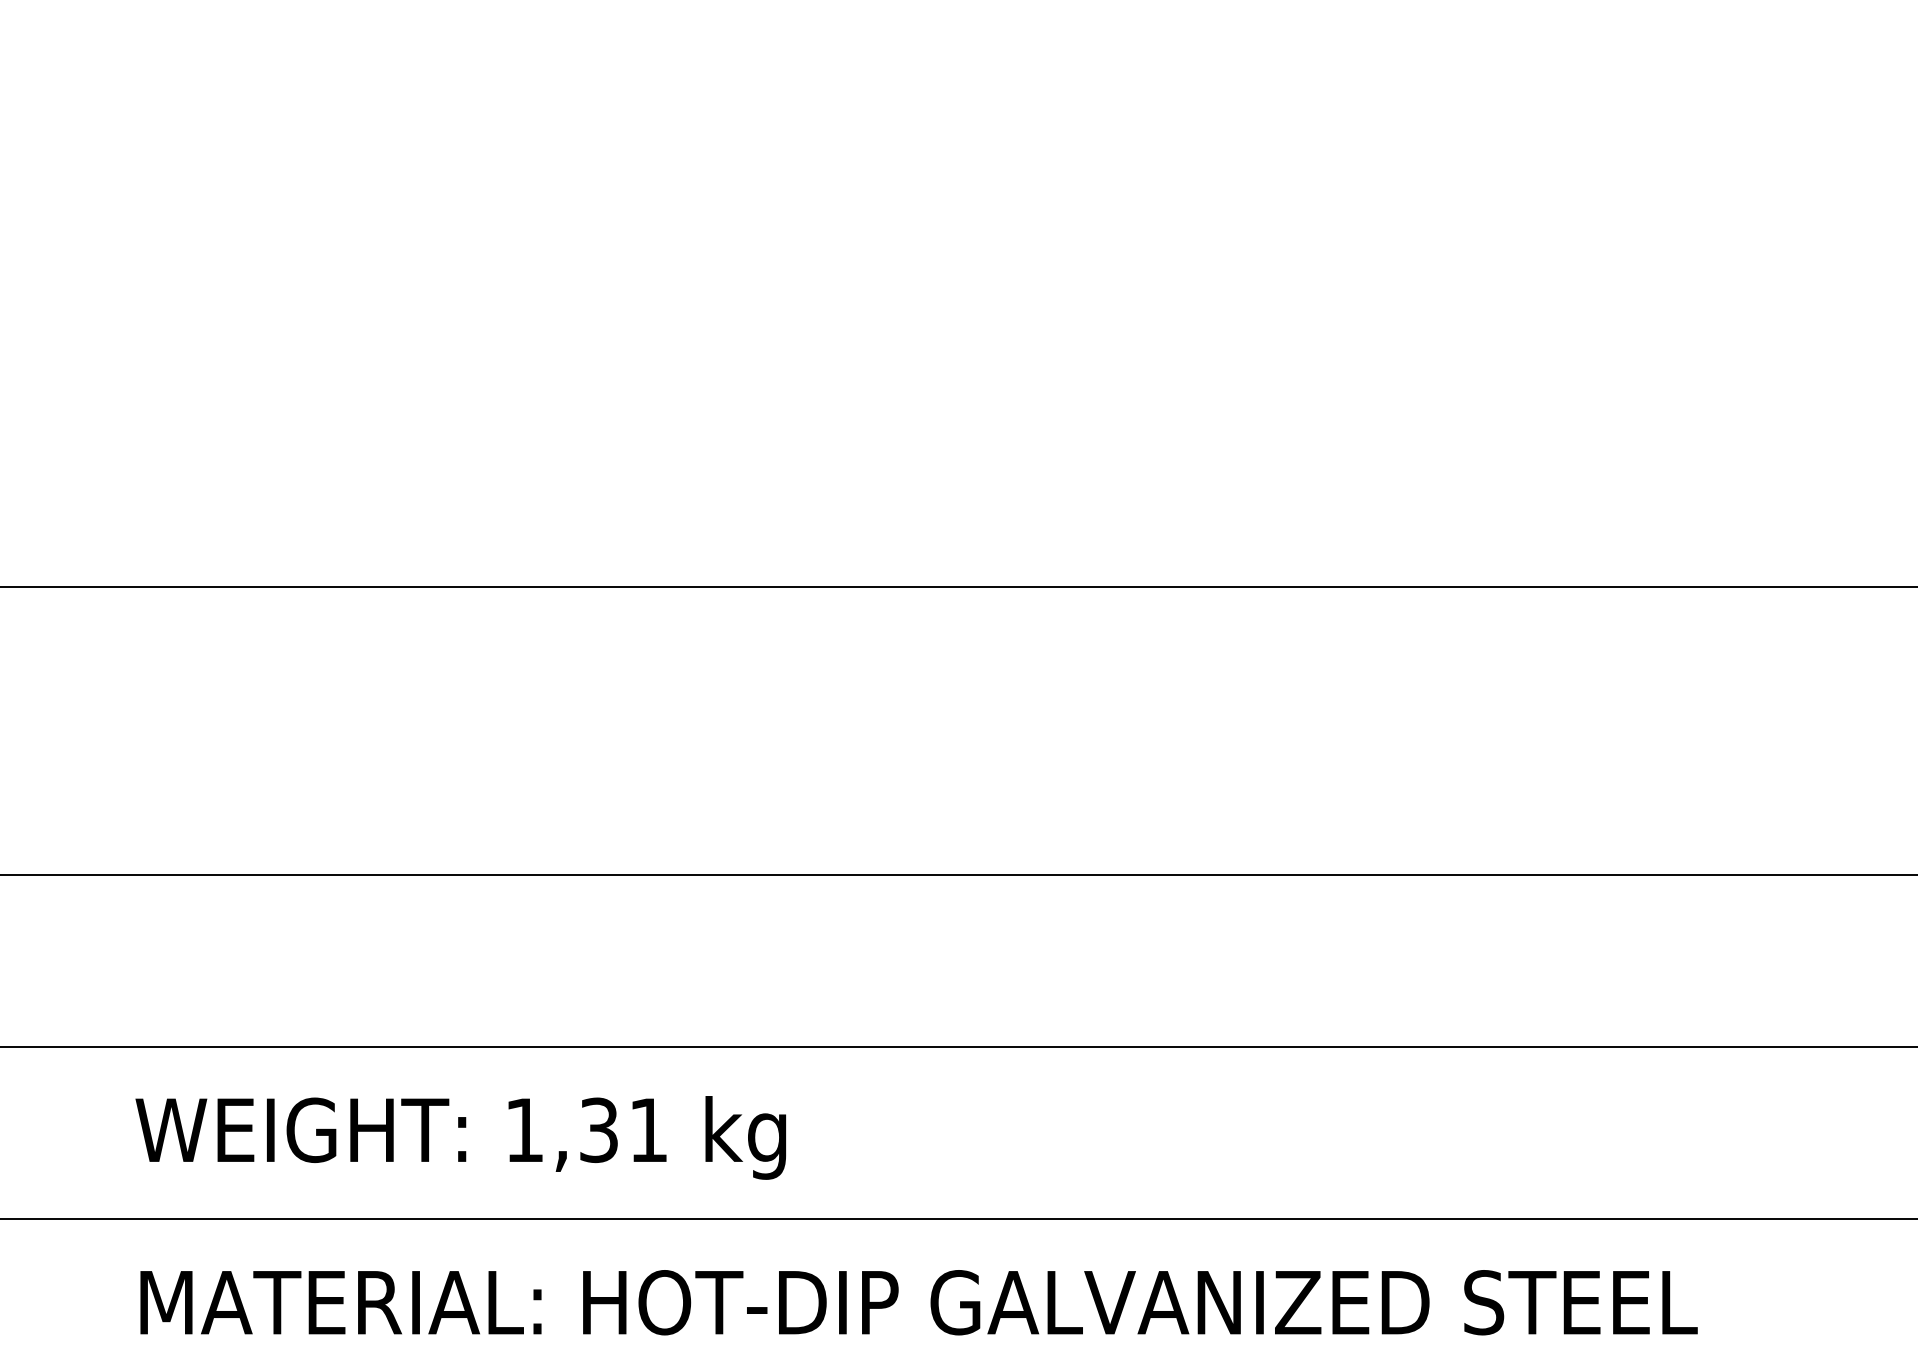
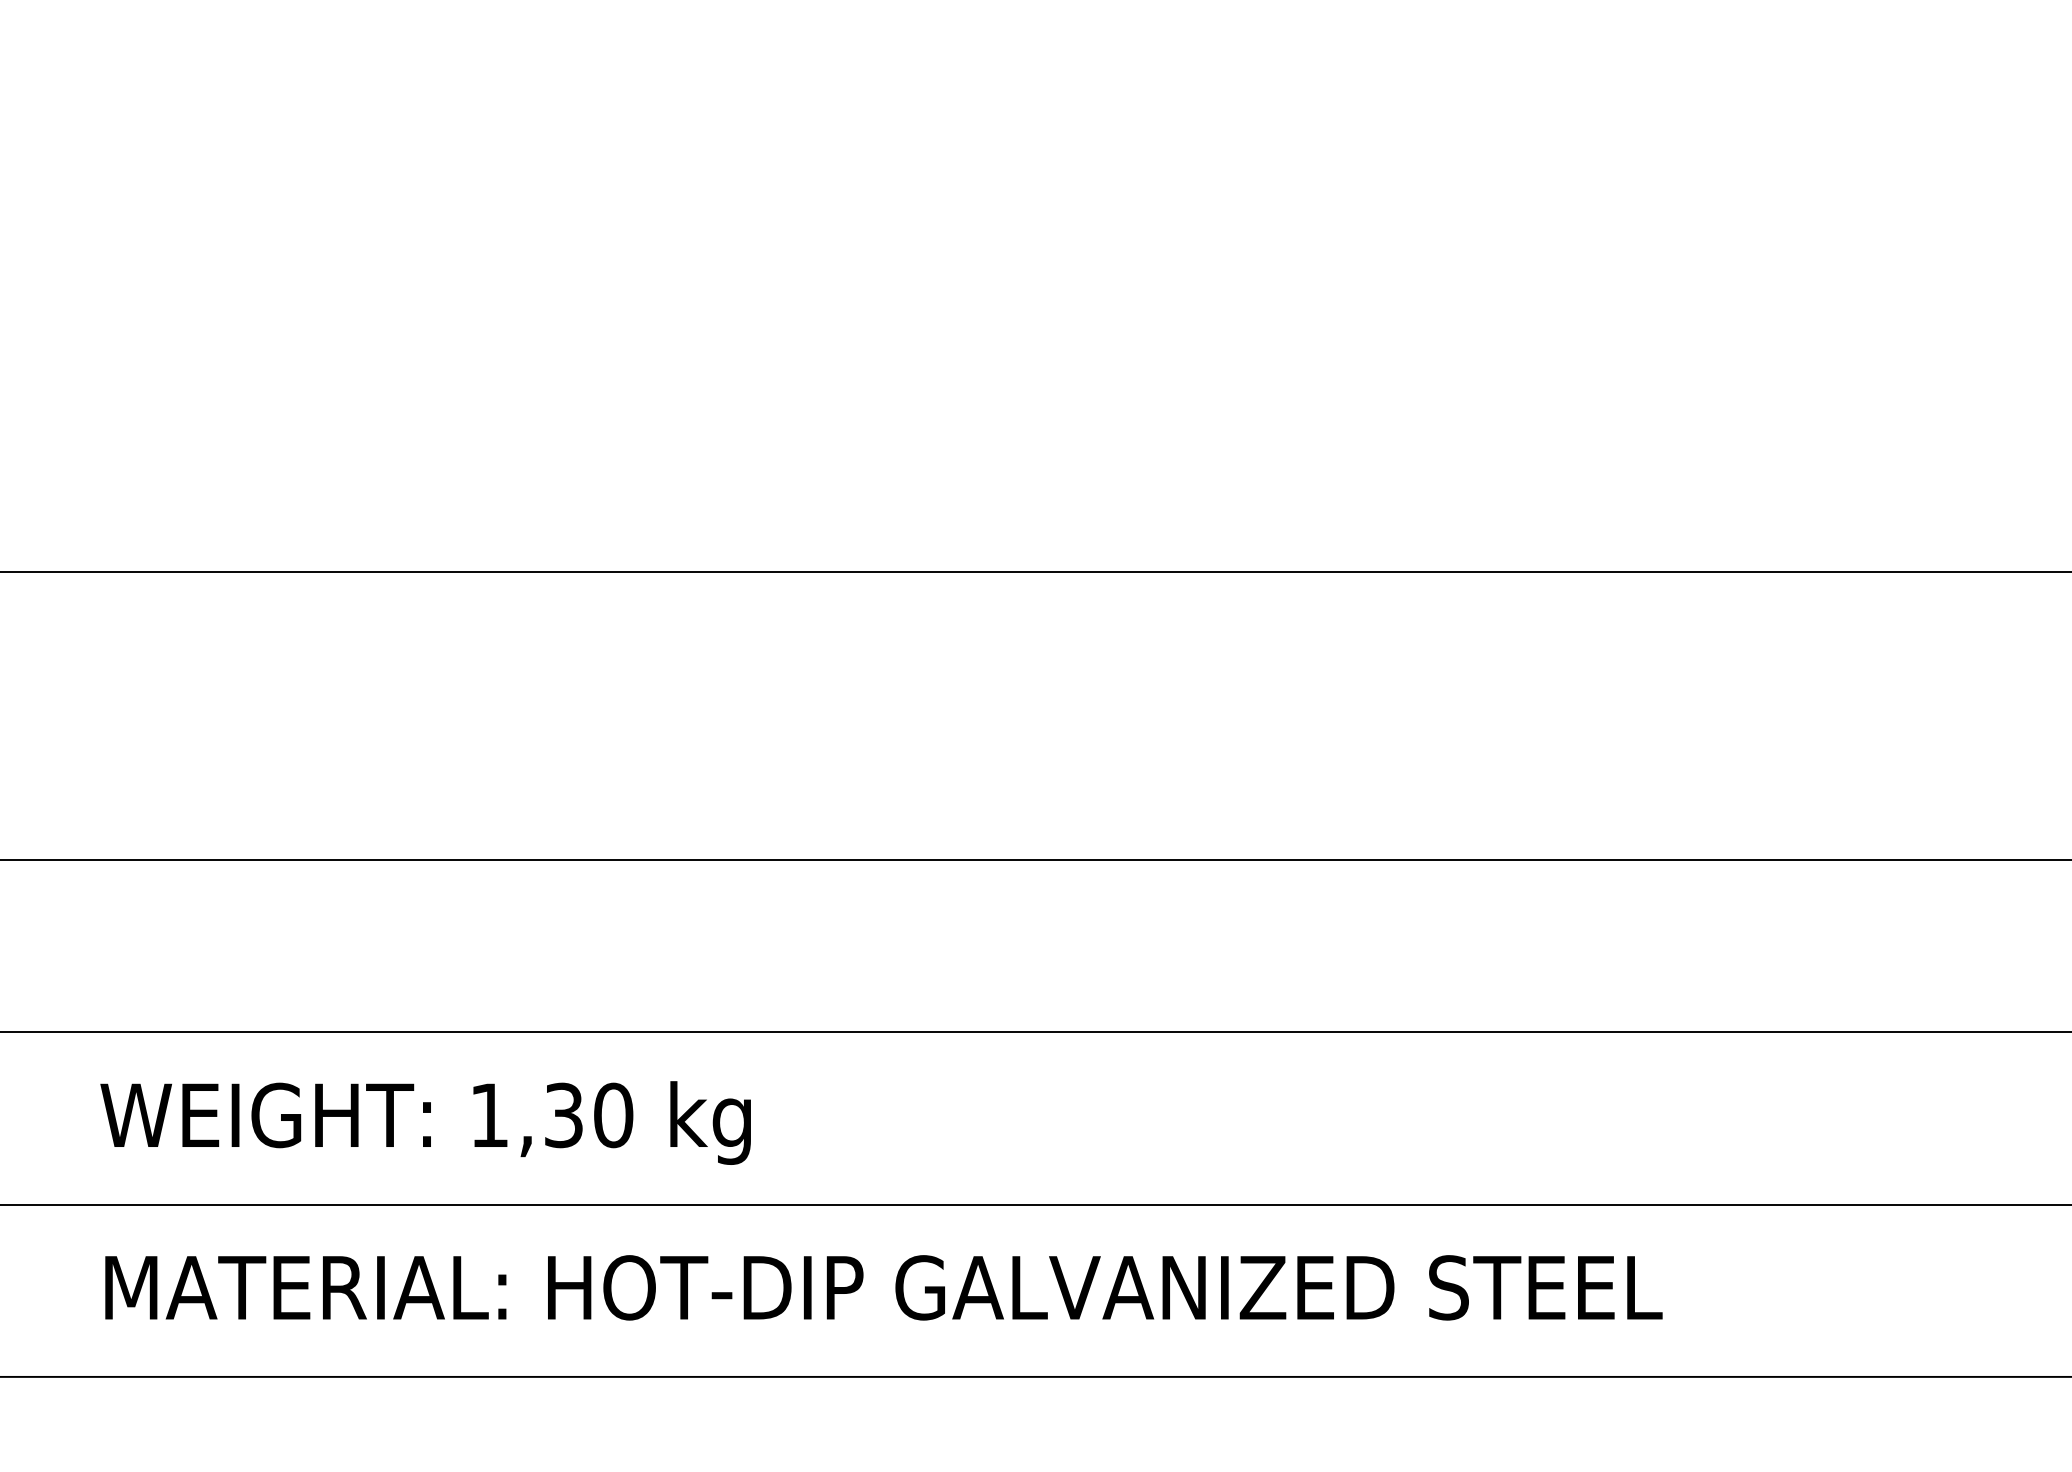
text: (648, 1130) -> (613, 1115), 1,31 -> 1,30

